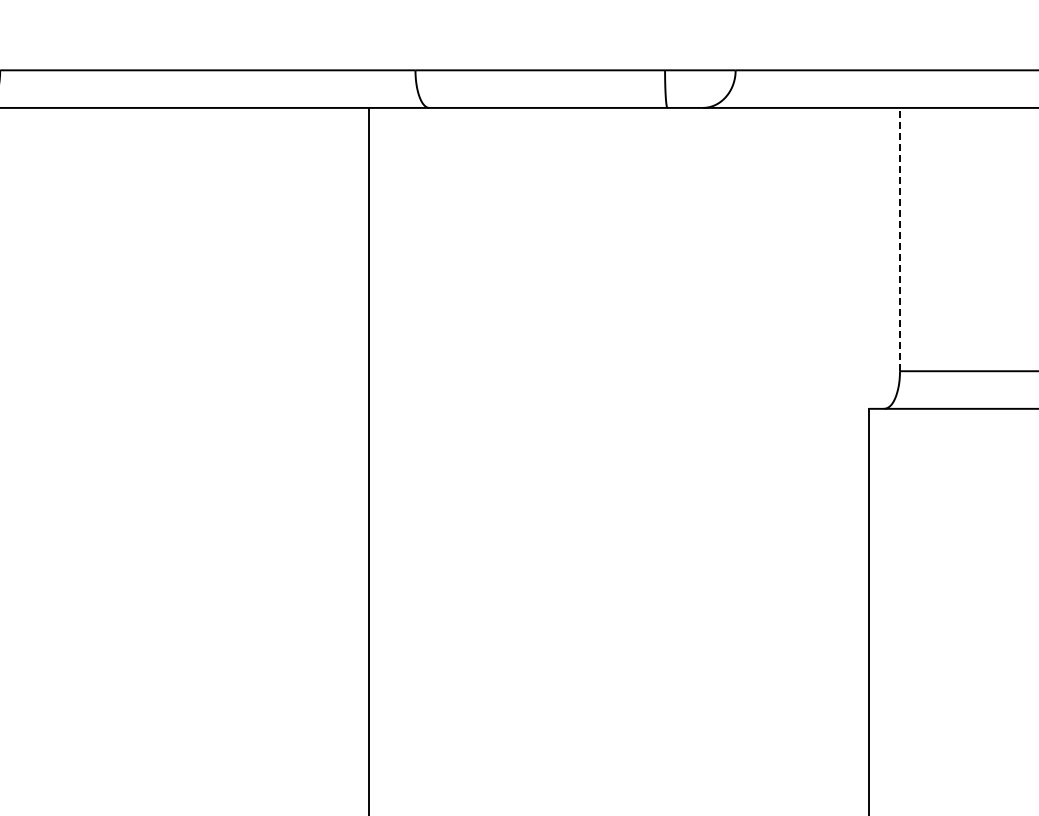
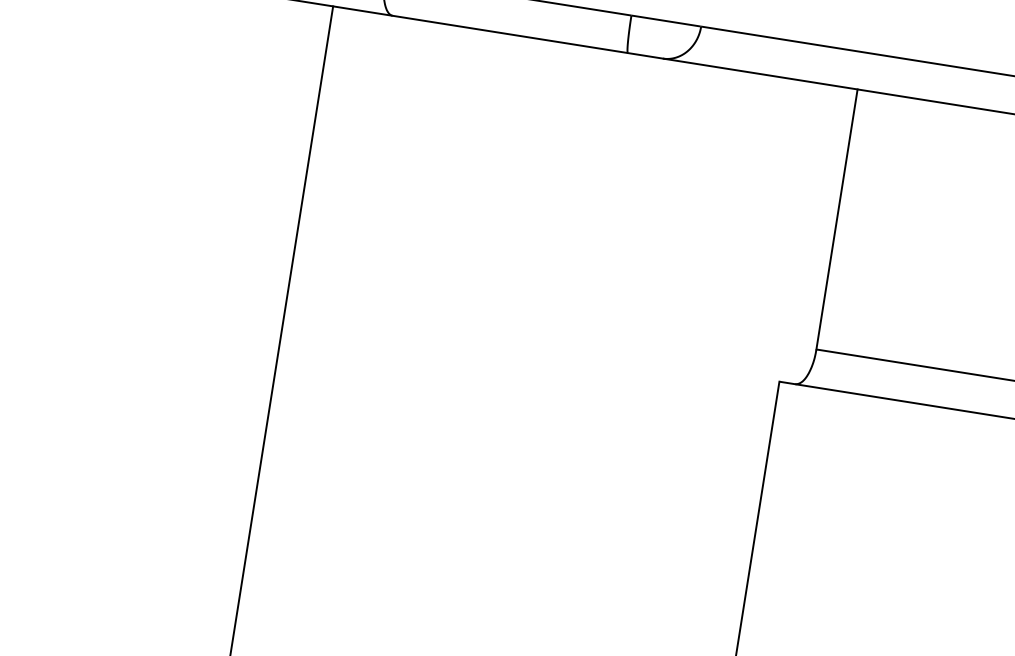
line: (899, 239) -> (836, 219), dashed -> solid

